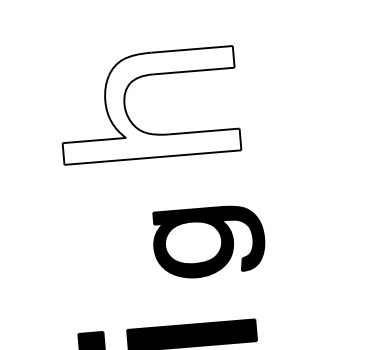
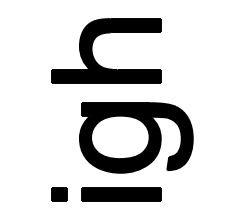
fill: (147, 105) -> (105, 51), added
part: (209, 241) -> (136, 137), size x1.67

